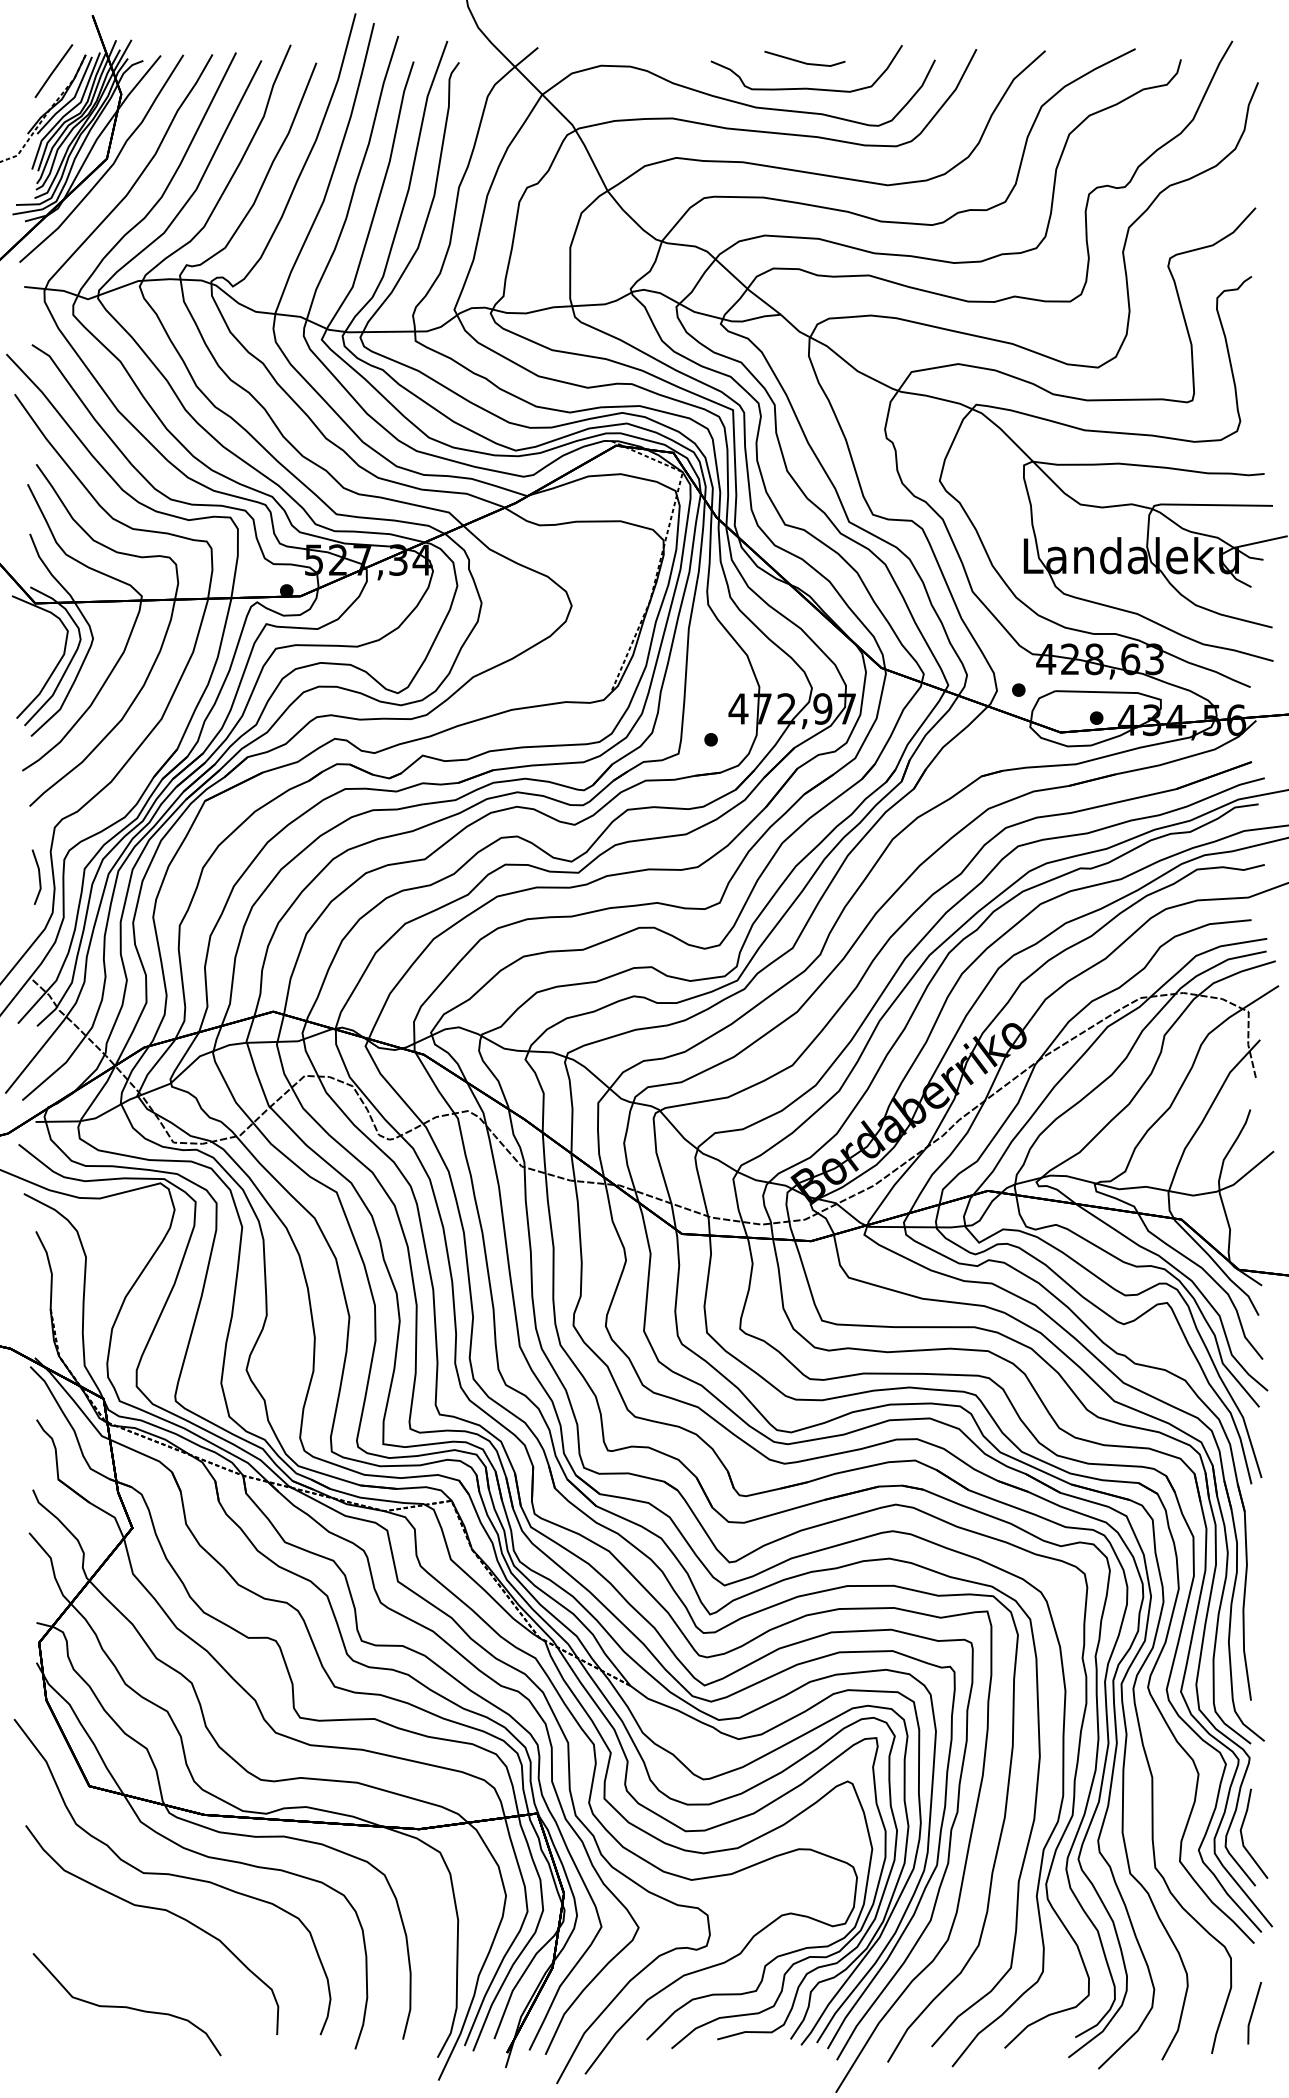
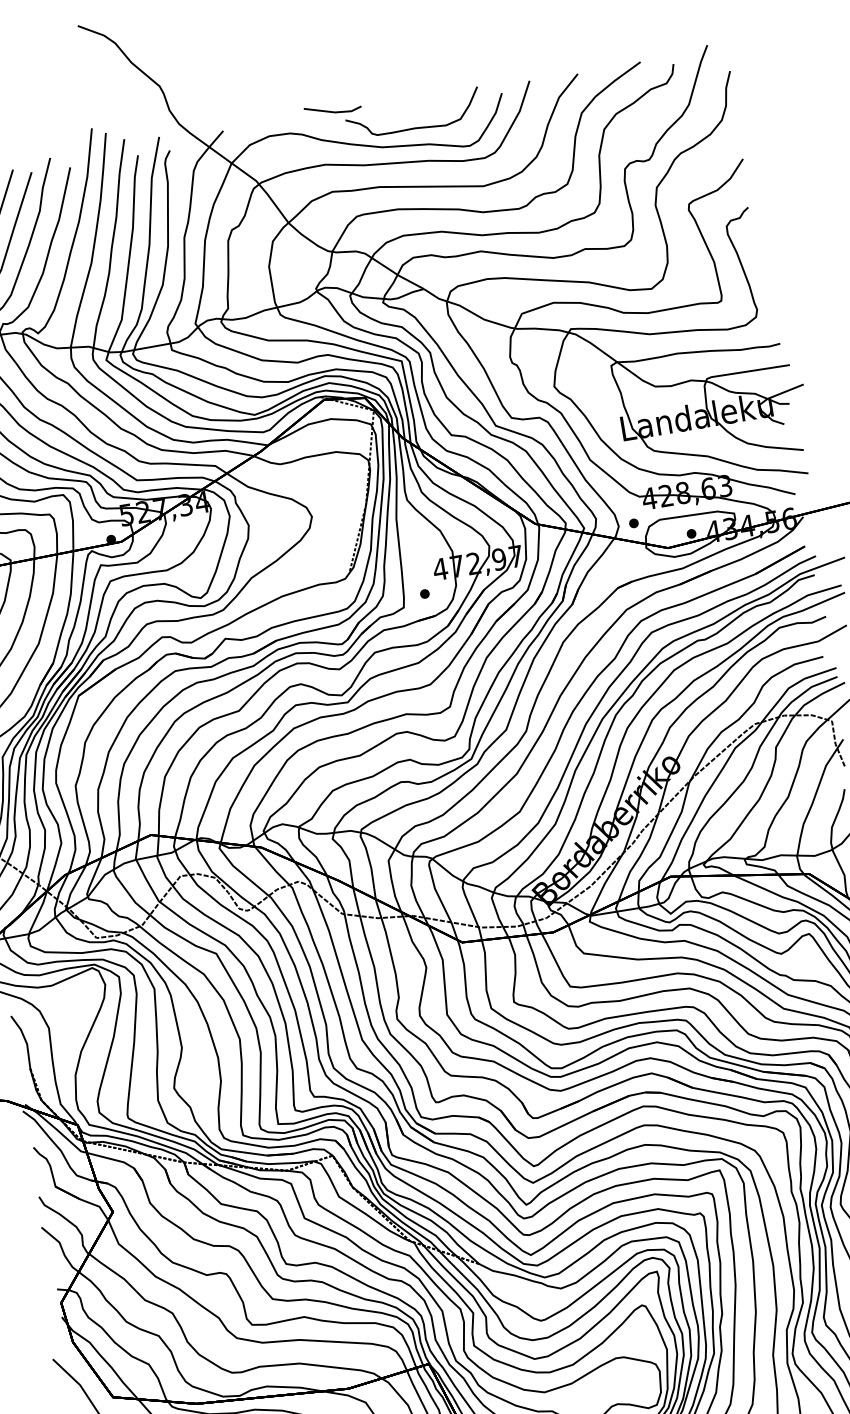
line: (803, 61) -> (332, 111), moved

